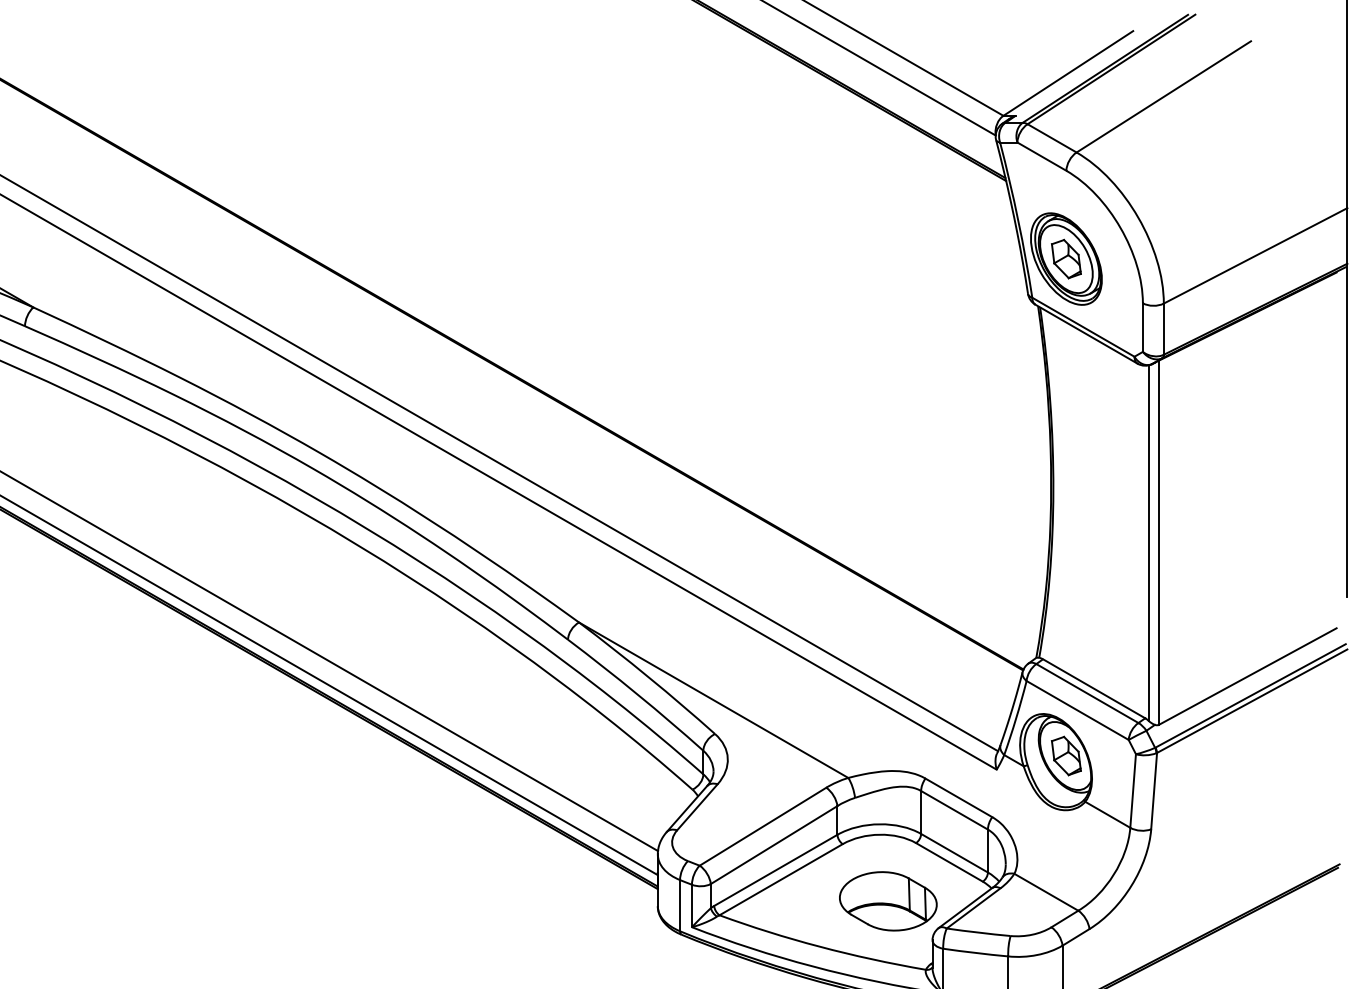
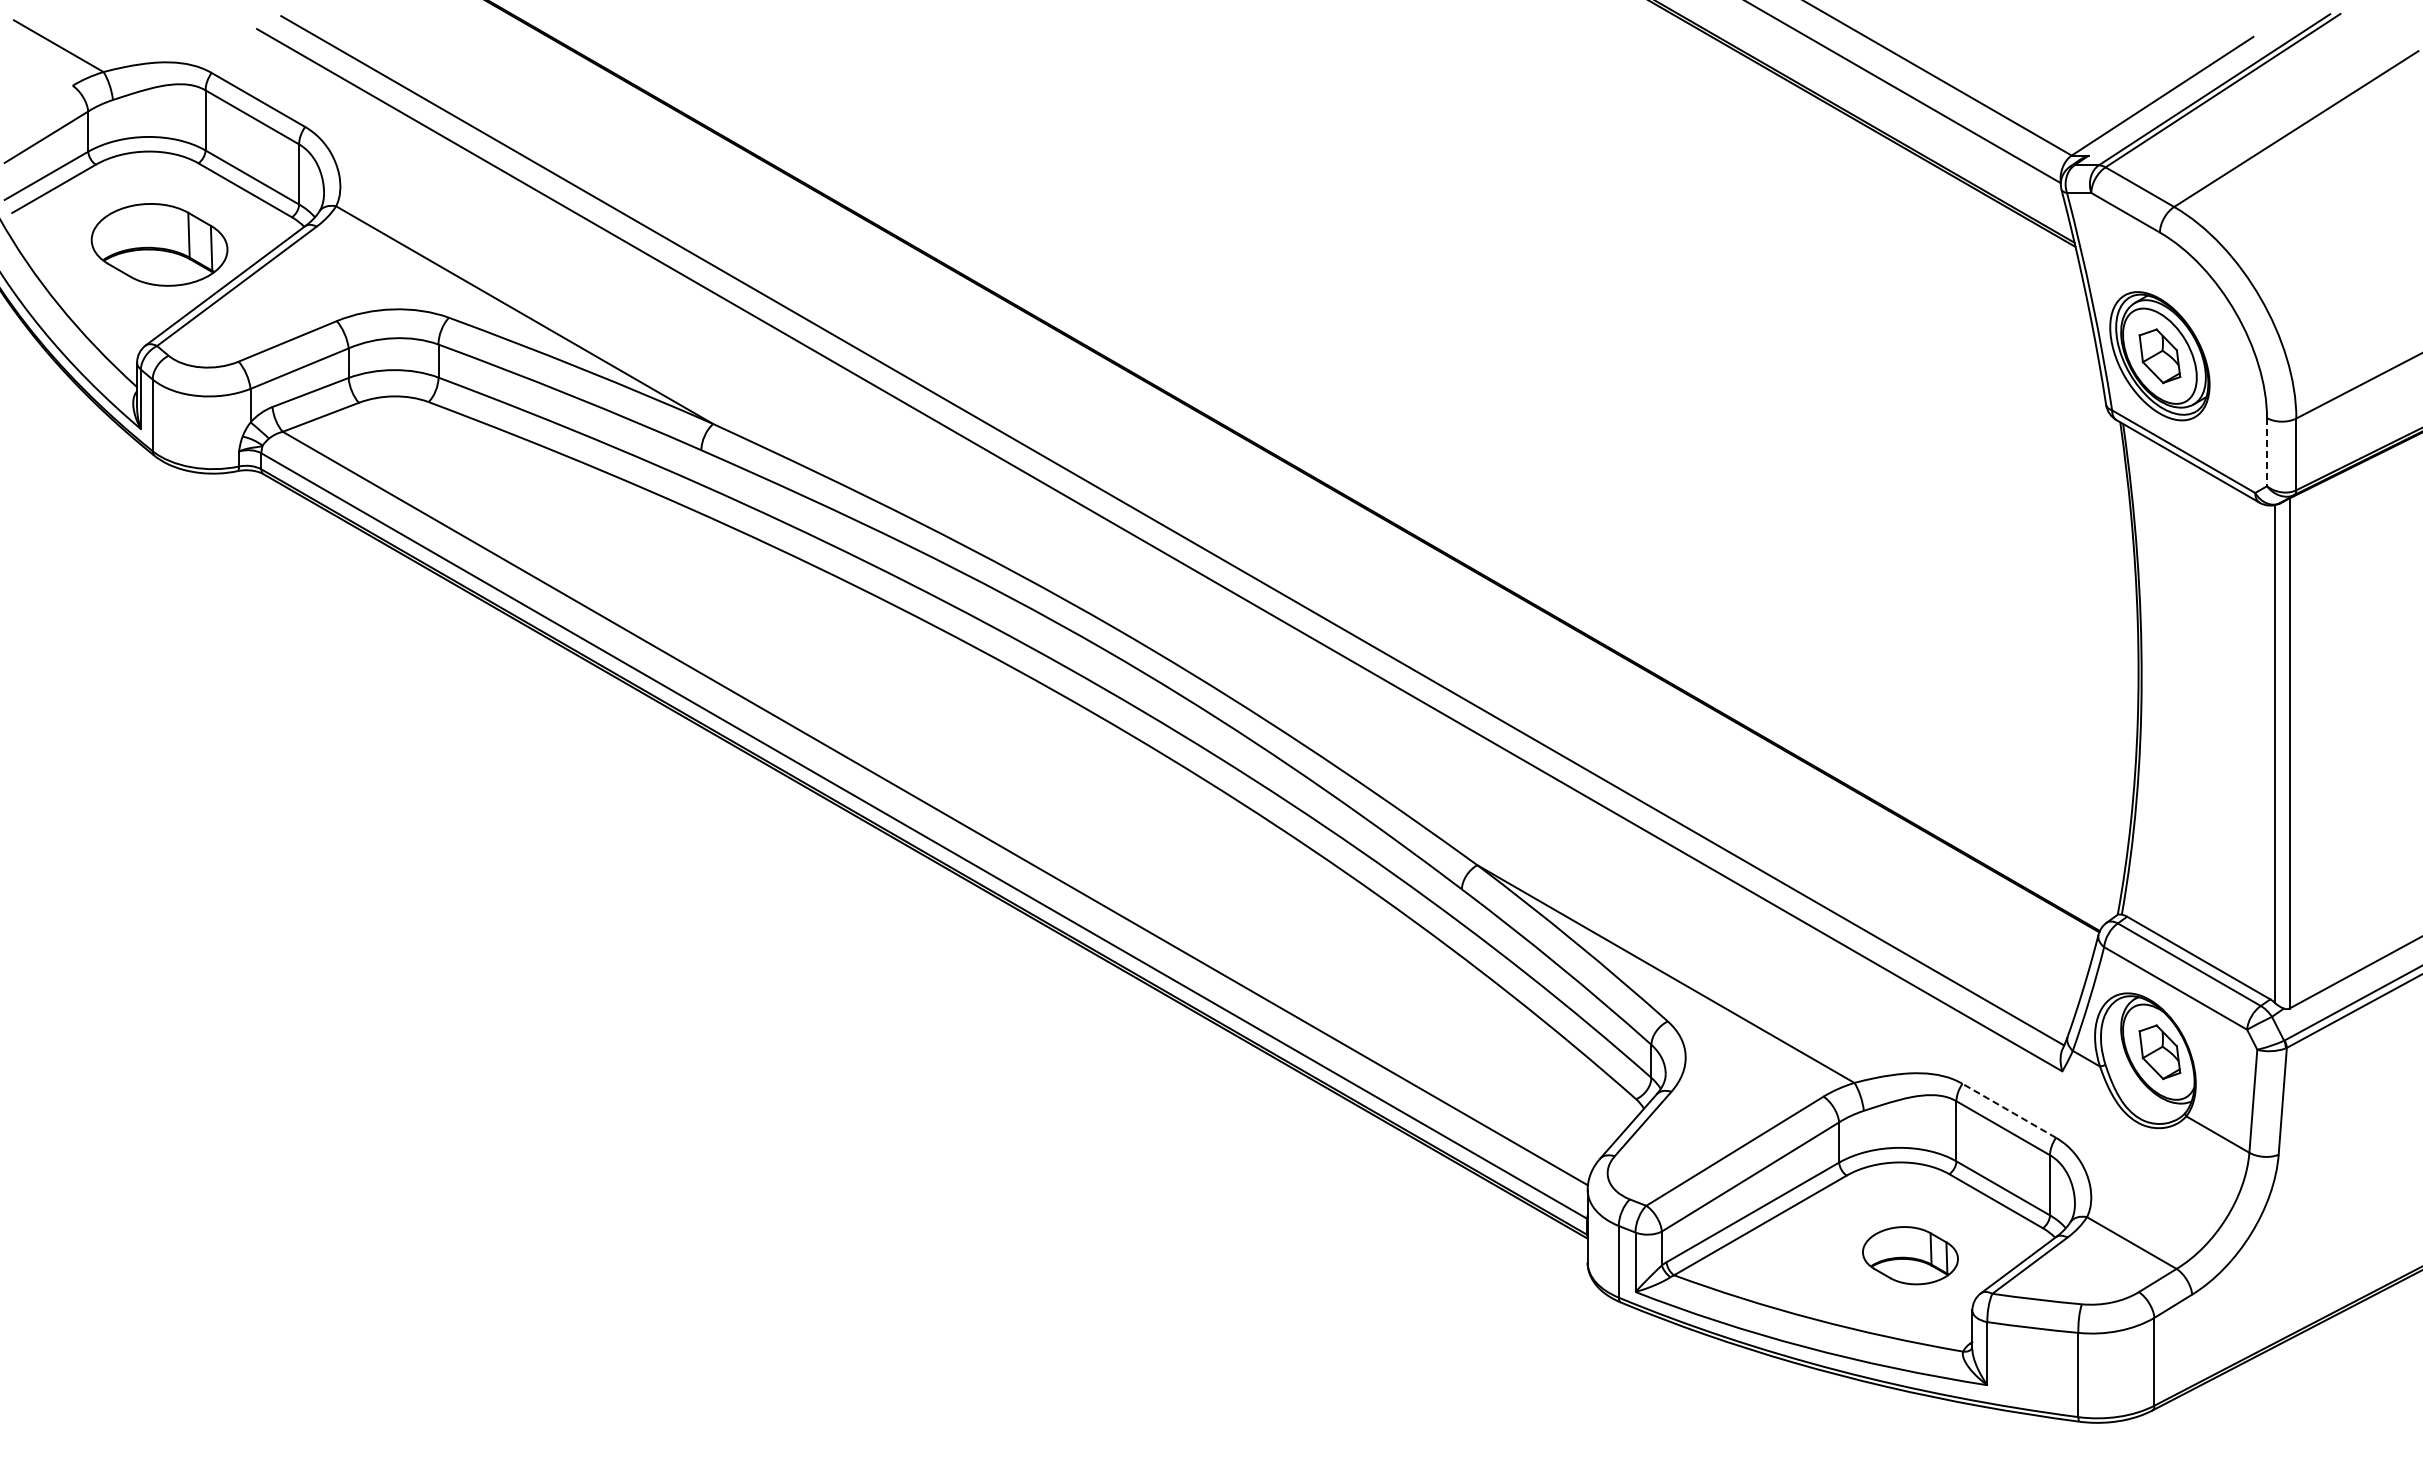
line: (1143, 327) -> (2267, 452), solid -> dashed
line: (958, 797) -> (2008, 1110), solid -> dashed
part: (888, 901) -> (1910, 1255), size x0.7

